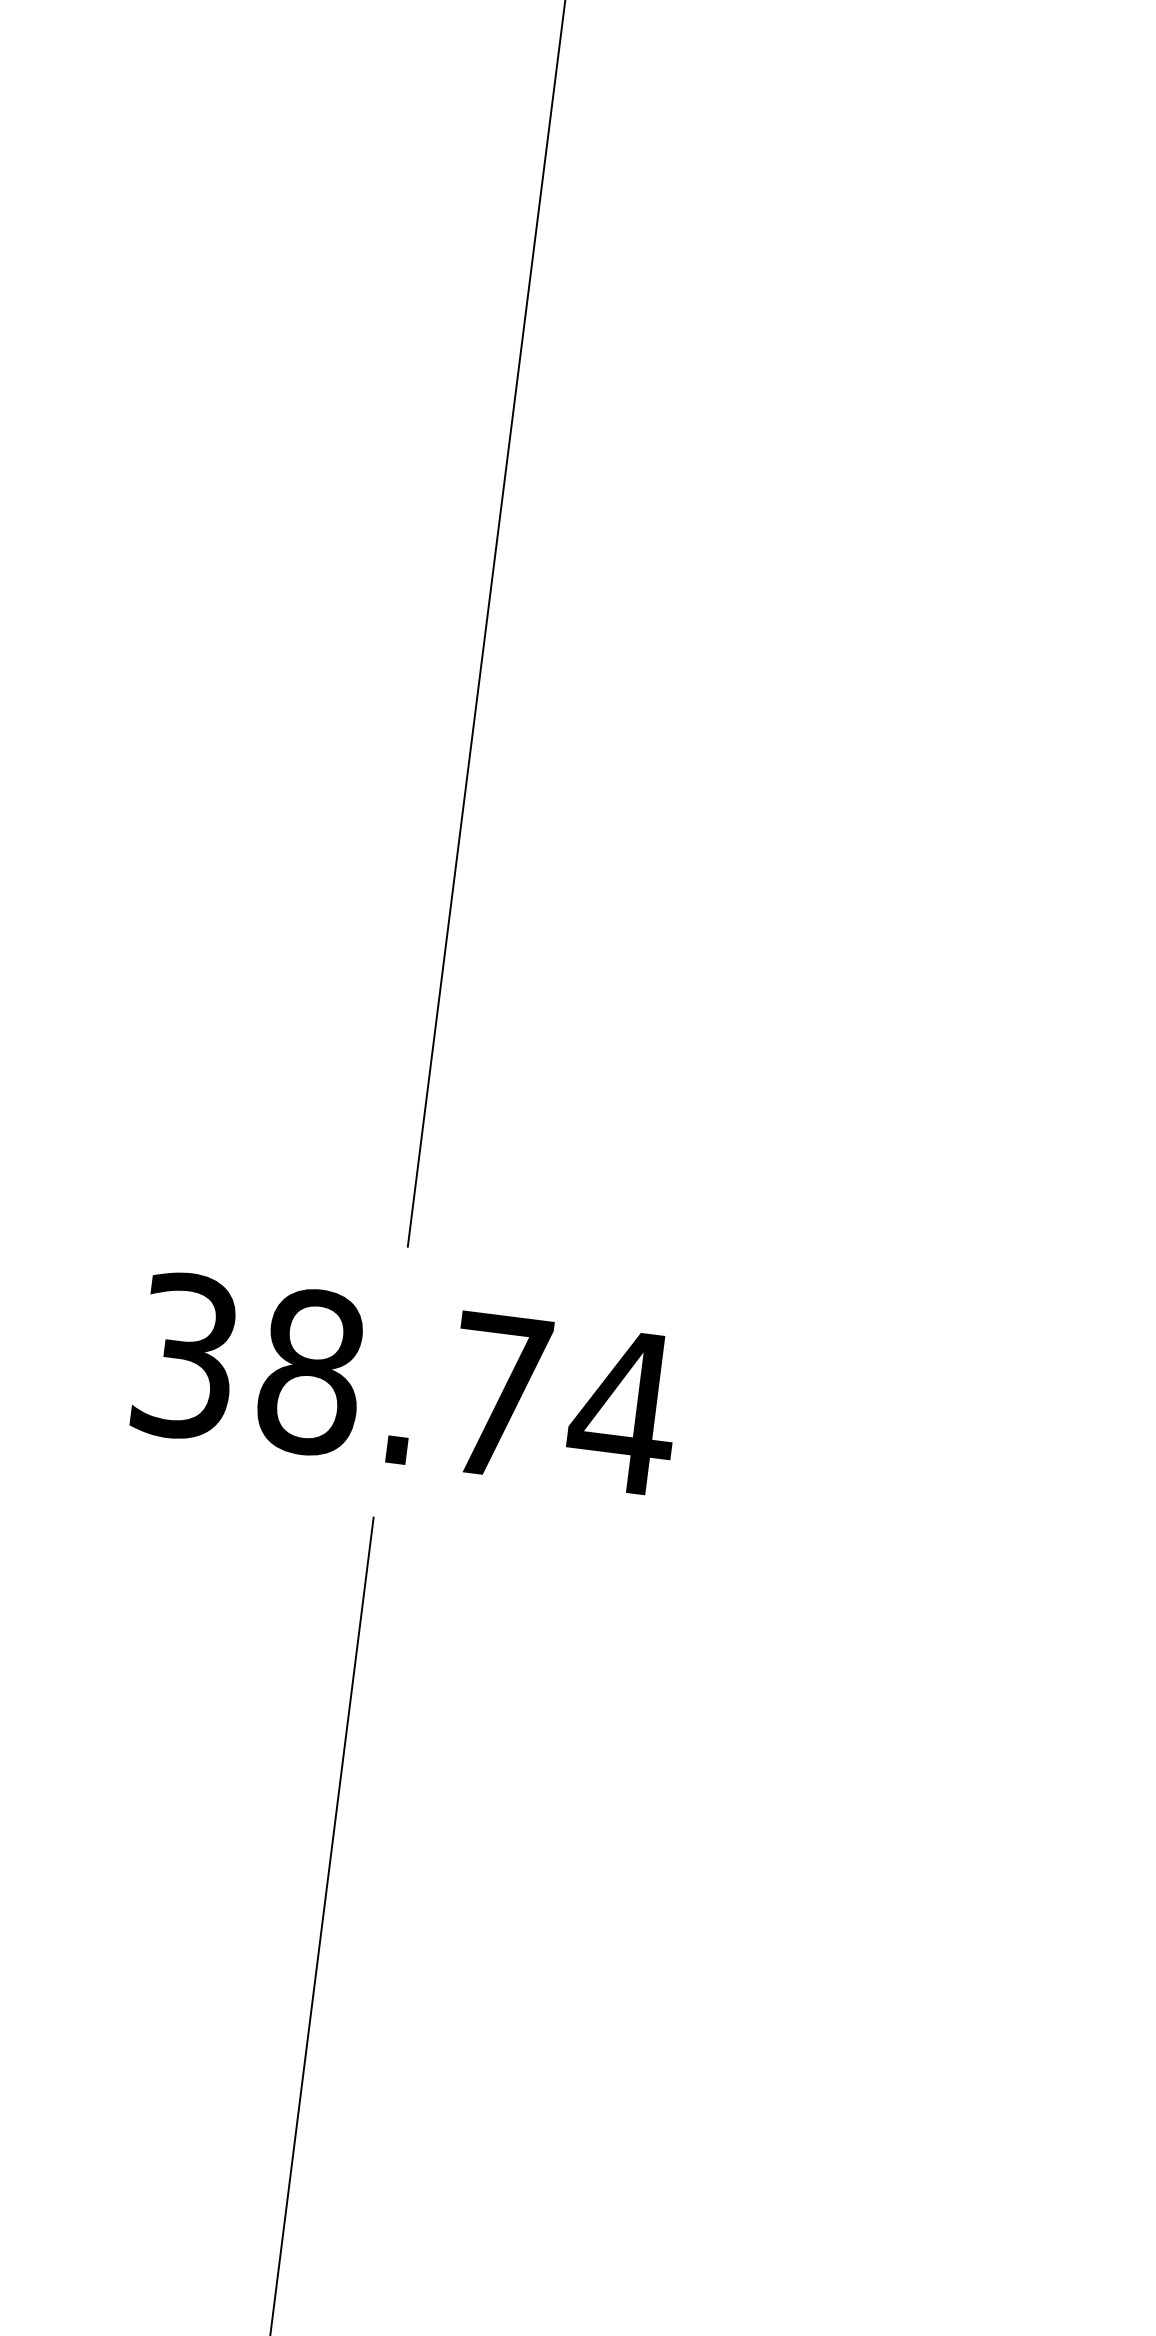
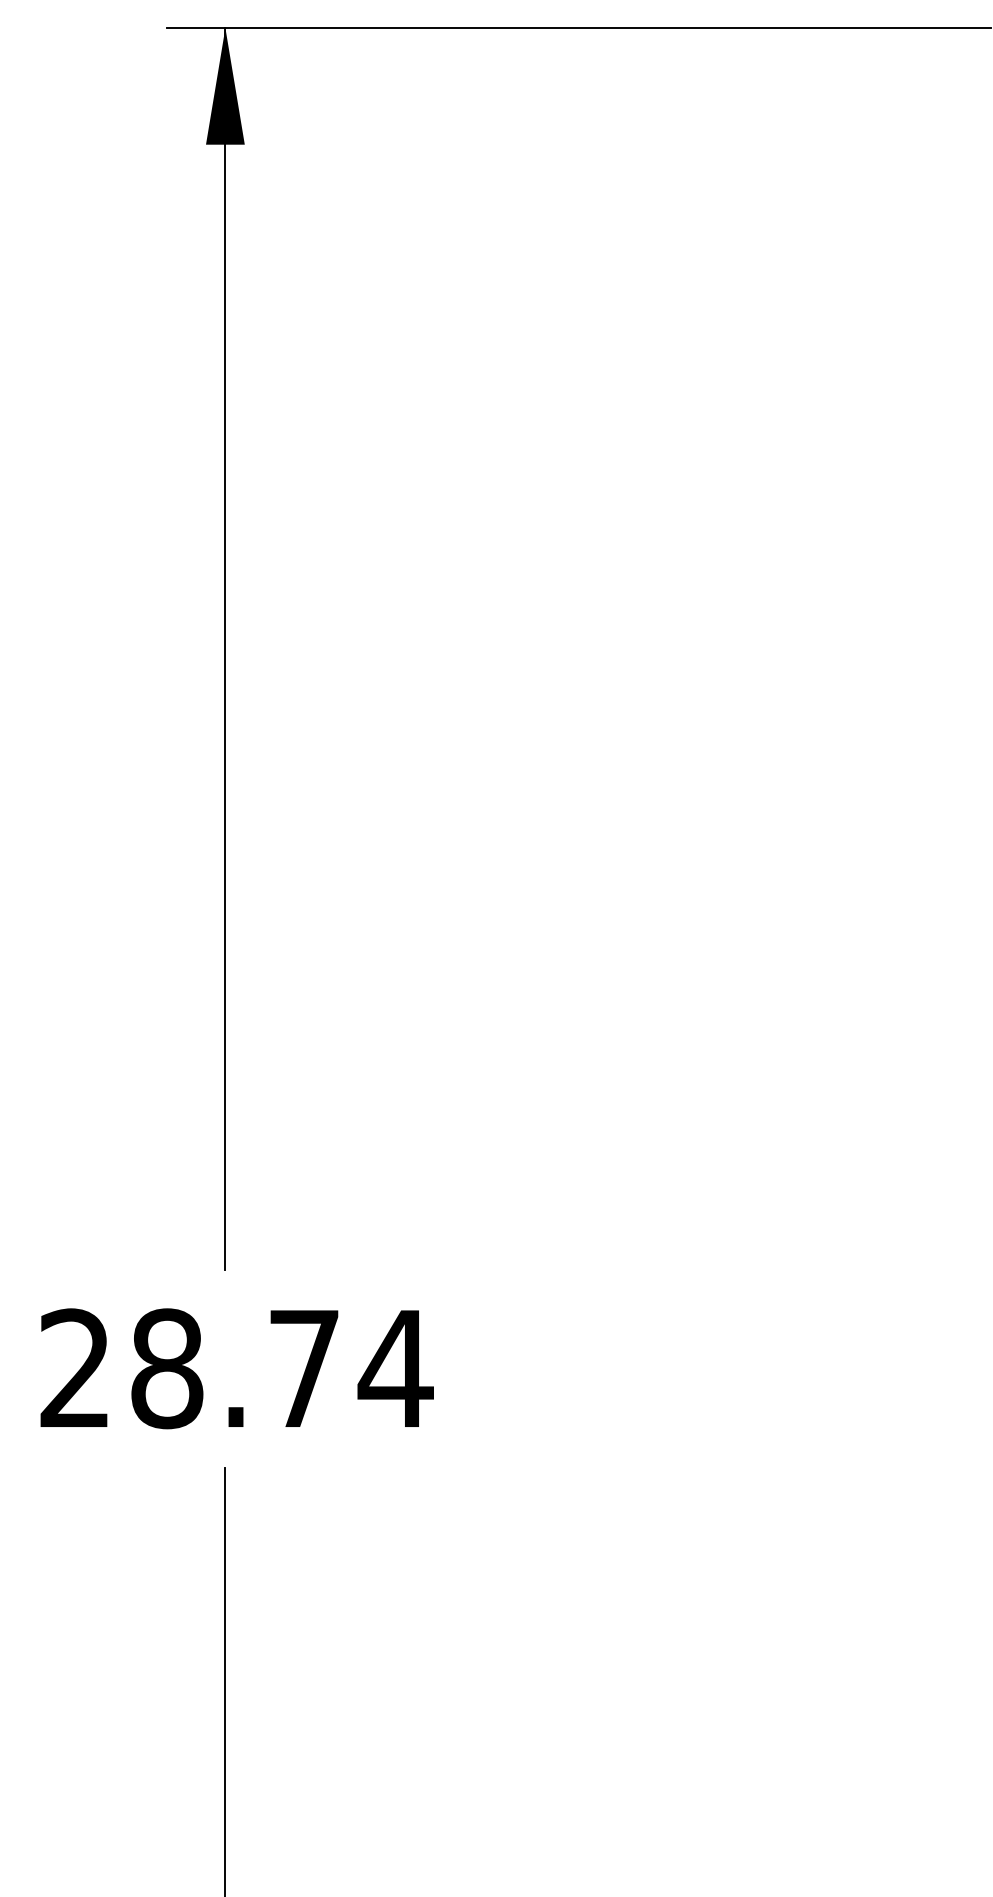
text: (186, 1356) -> (75, 1368), 38.74 -> 28.74

